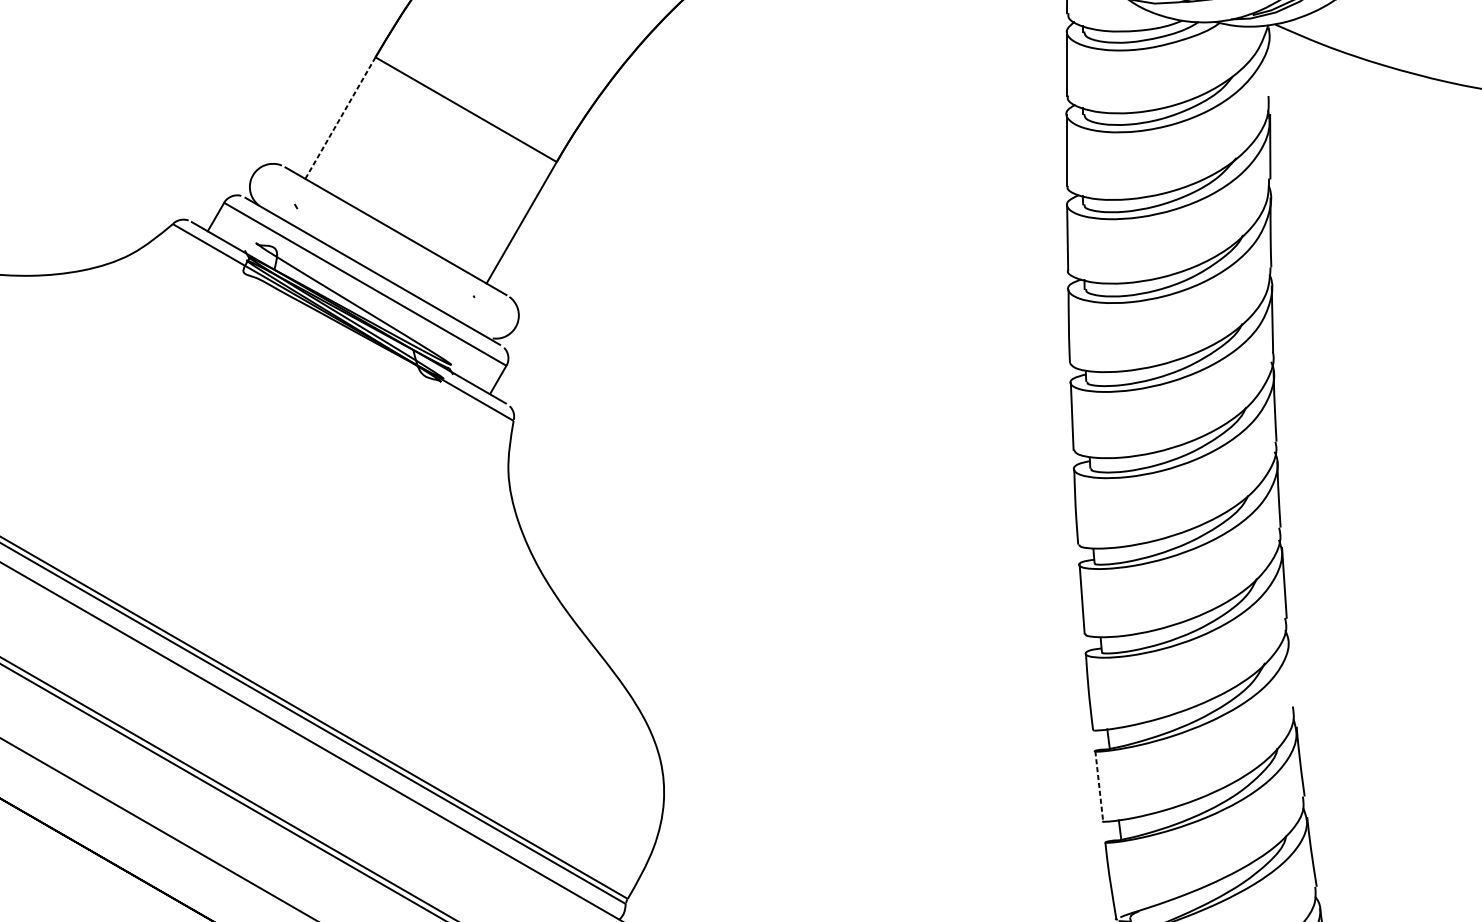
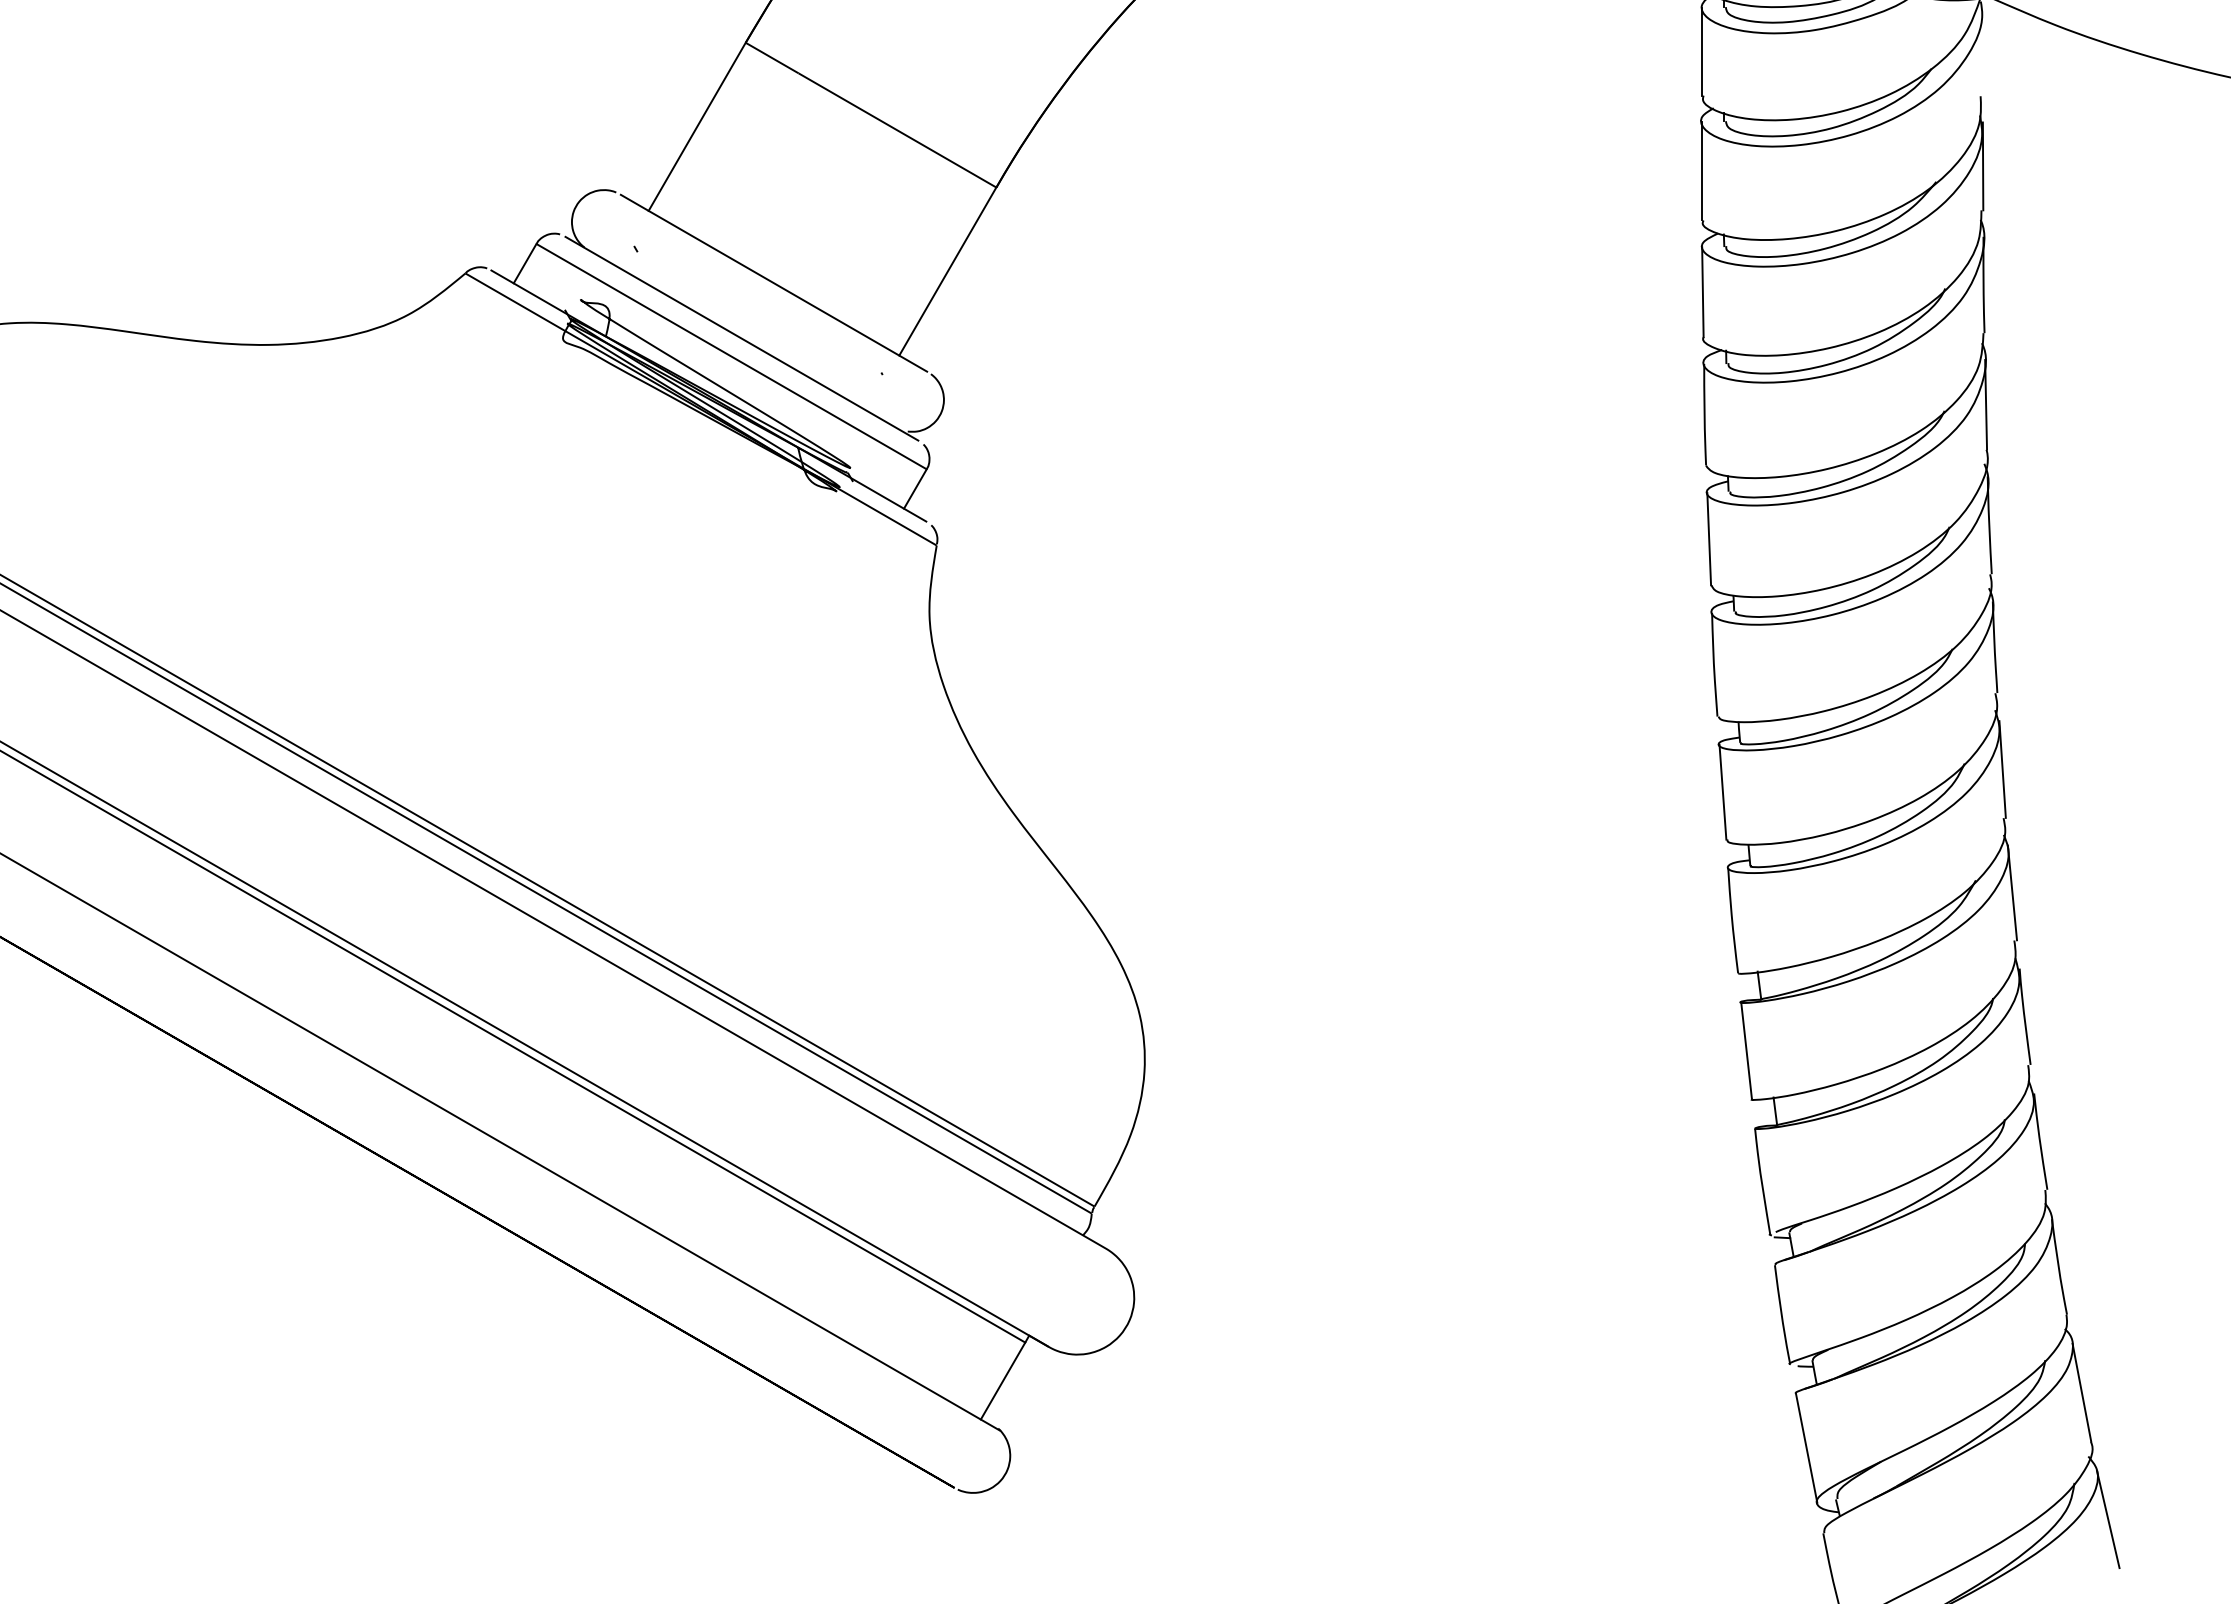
line: (339, 118) -> (696, 127), dashed -> solid
line: (1291, 671) -> (2012, 892), added
line: (1099, 786) -> (1746, 1050), dashed -> solid

